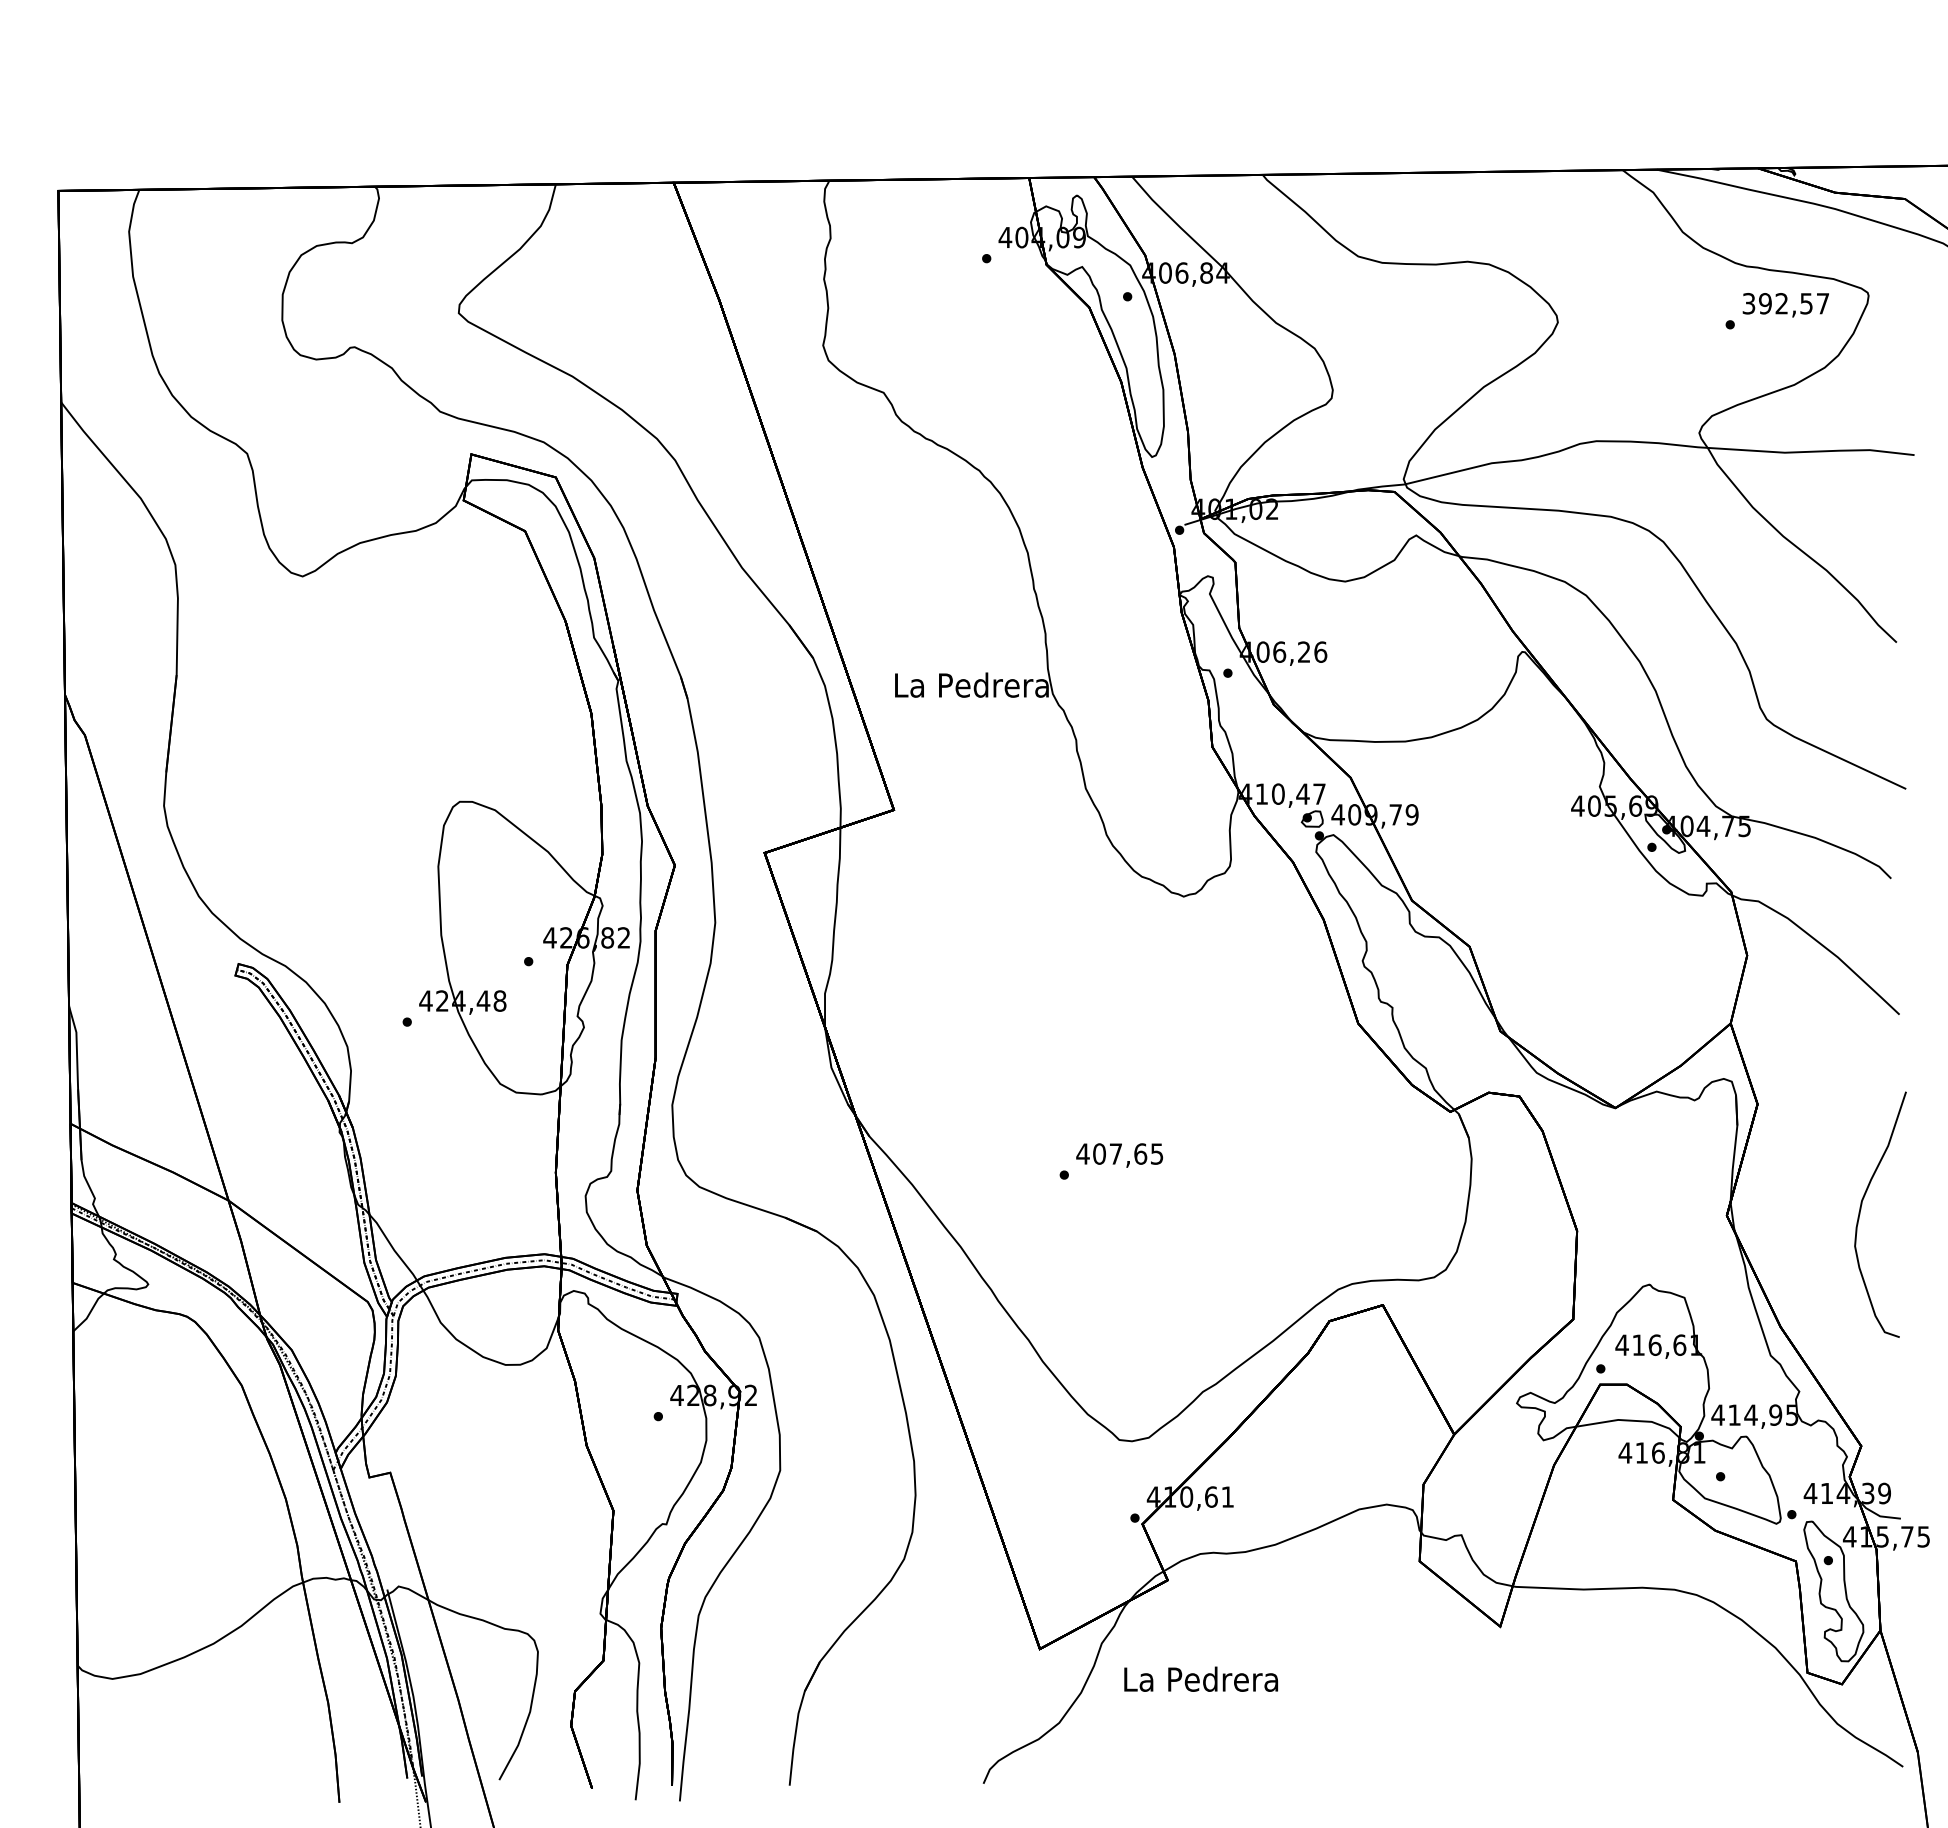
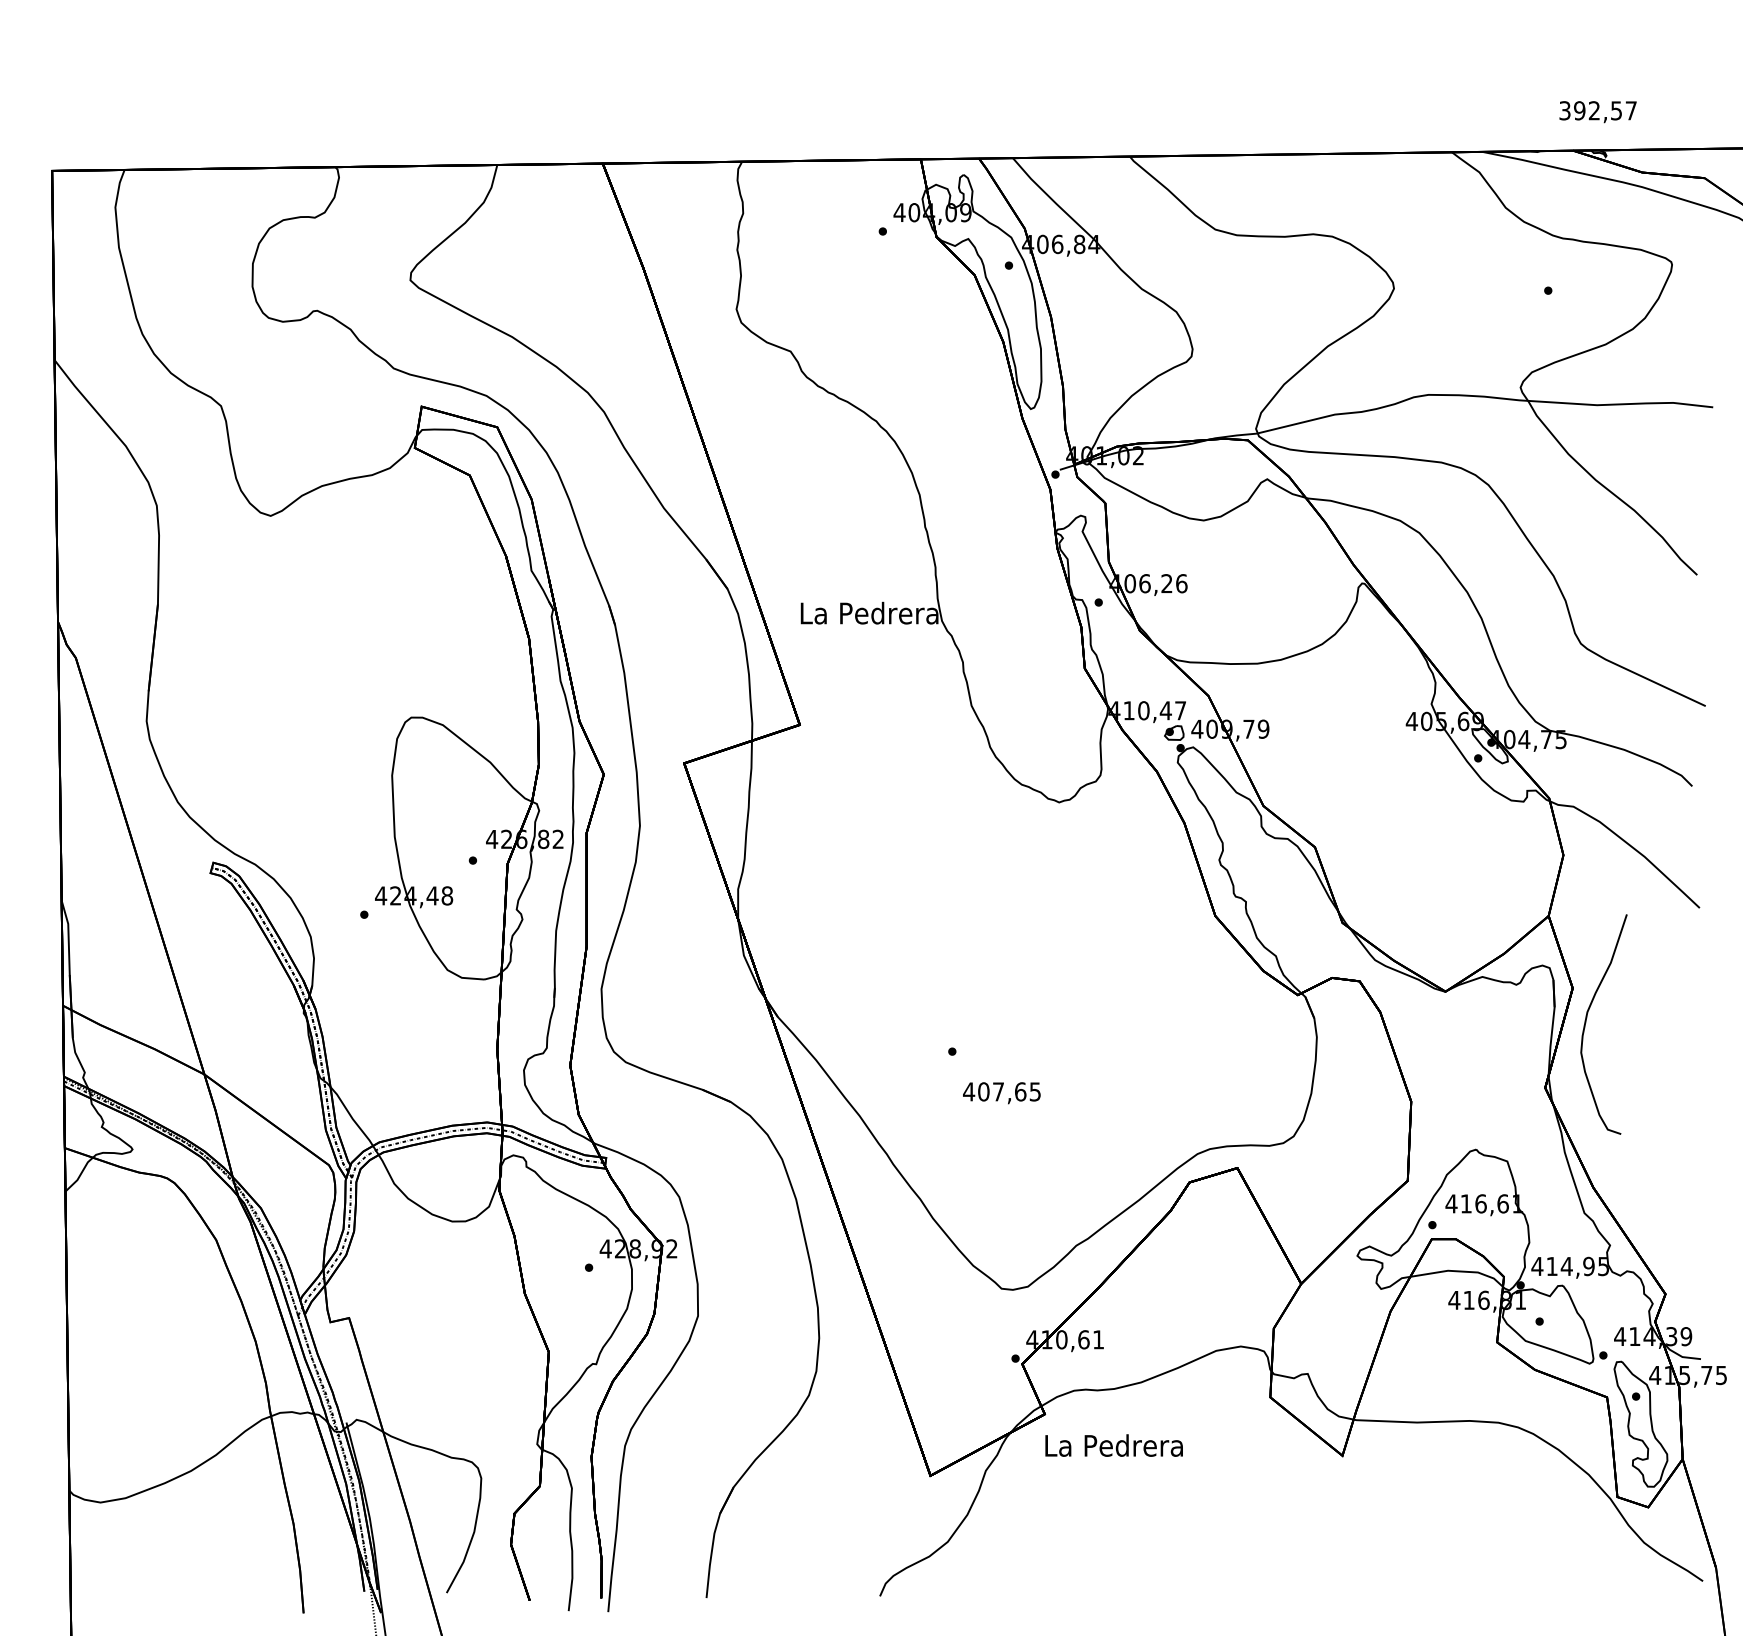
text: (1785, 305) -> (1597, 112), moved
text: (1119, 1155) -> (1001, 1093), moved
curve: (1861, 1209) -> (1586, 1019), moved
text: (1200, 1678) -> (1113, 1444), moved

